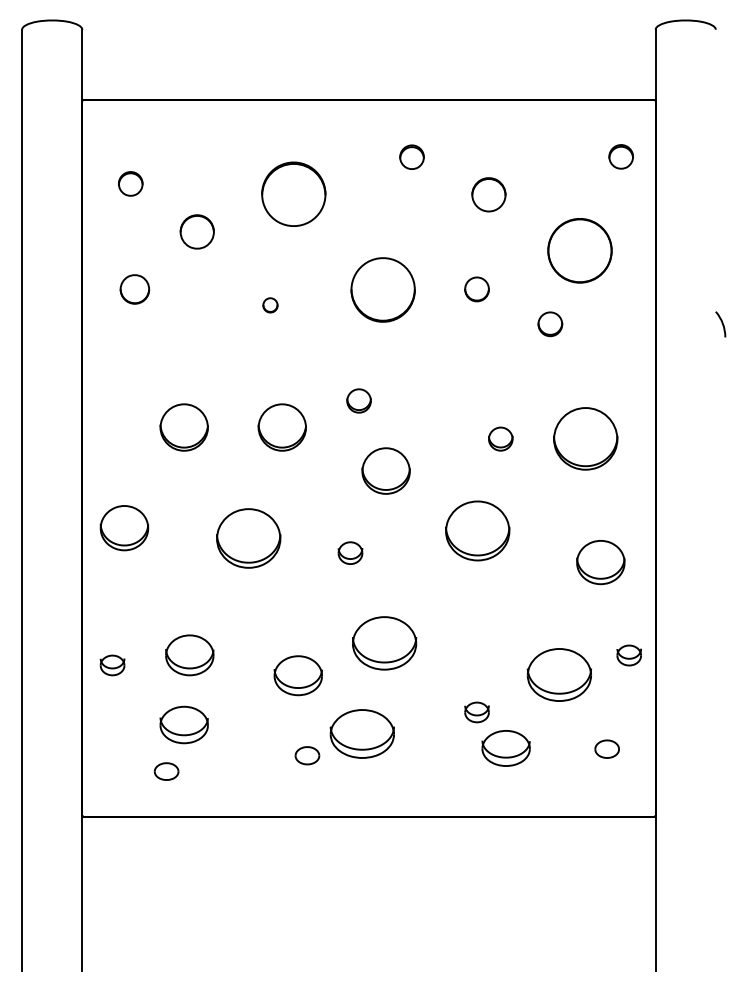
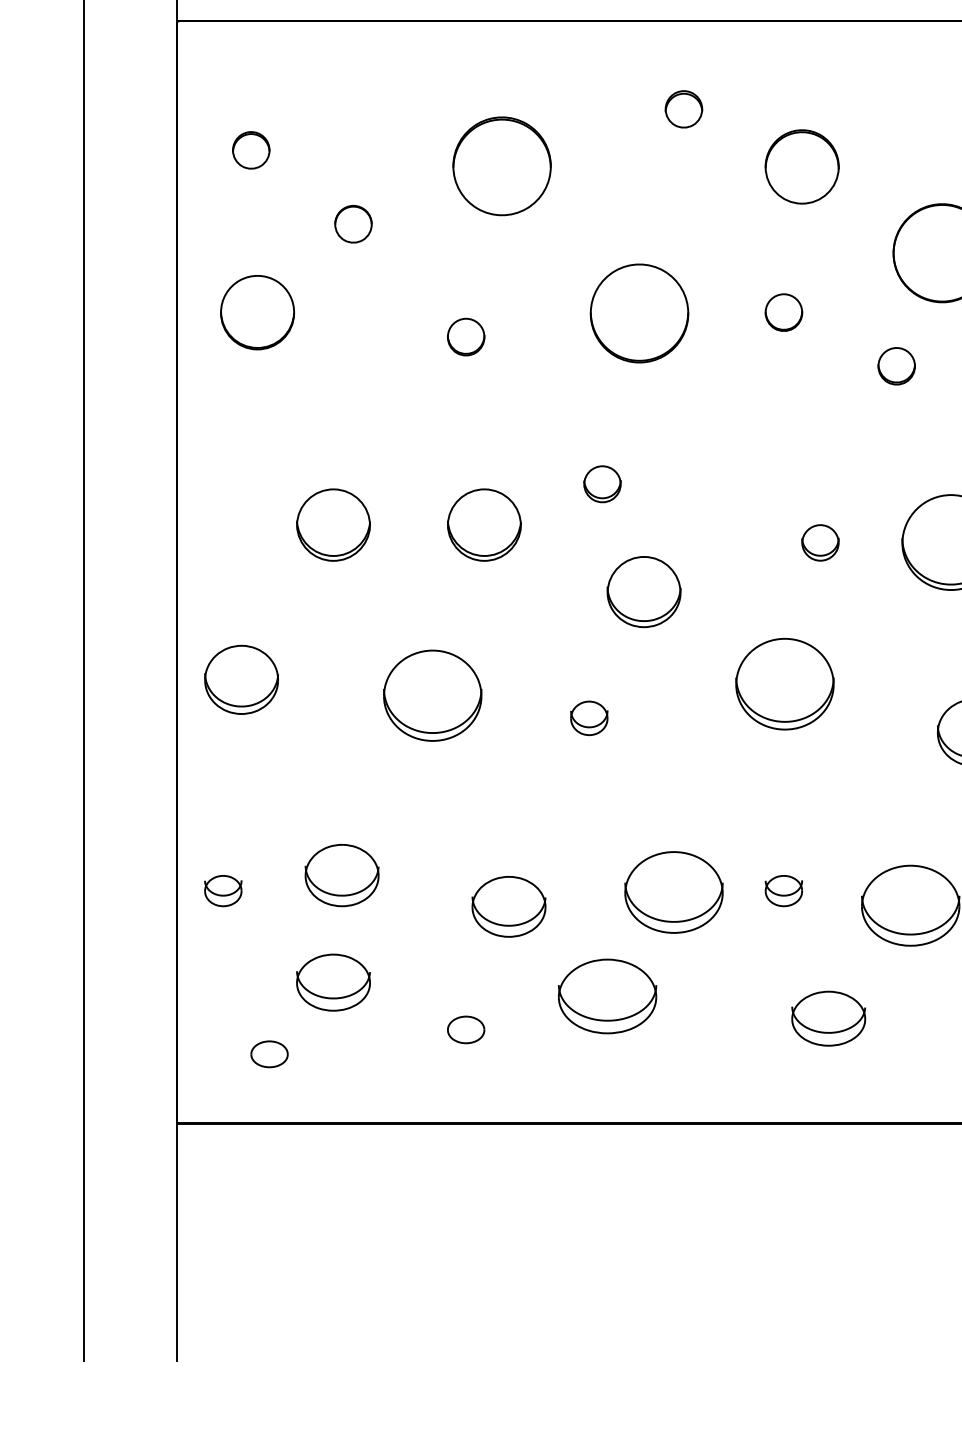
part: (488, 194) -> (801, 166), size x1.43
part: (196, 231) -> (352, 223), size x0.71
part: (134, 289) -> (257, 312), size x1.67
part: (270, 305) -> (466, 337), size x1.67
part: (384, 643) -> (673, 892), moved
part: (476, 712) -> (783, 891), moved
part: (307, 755) -> (466, 1029), moved
part: (166, 771) -> (269, 1054), moved

